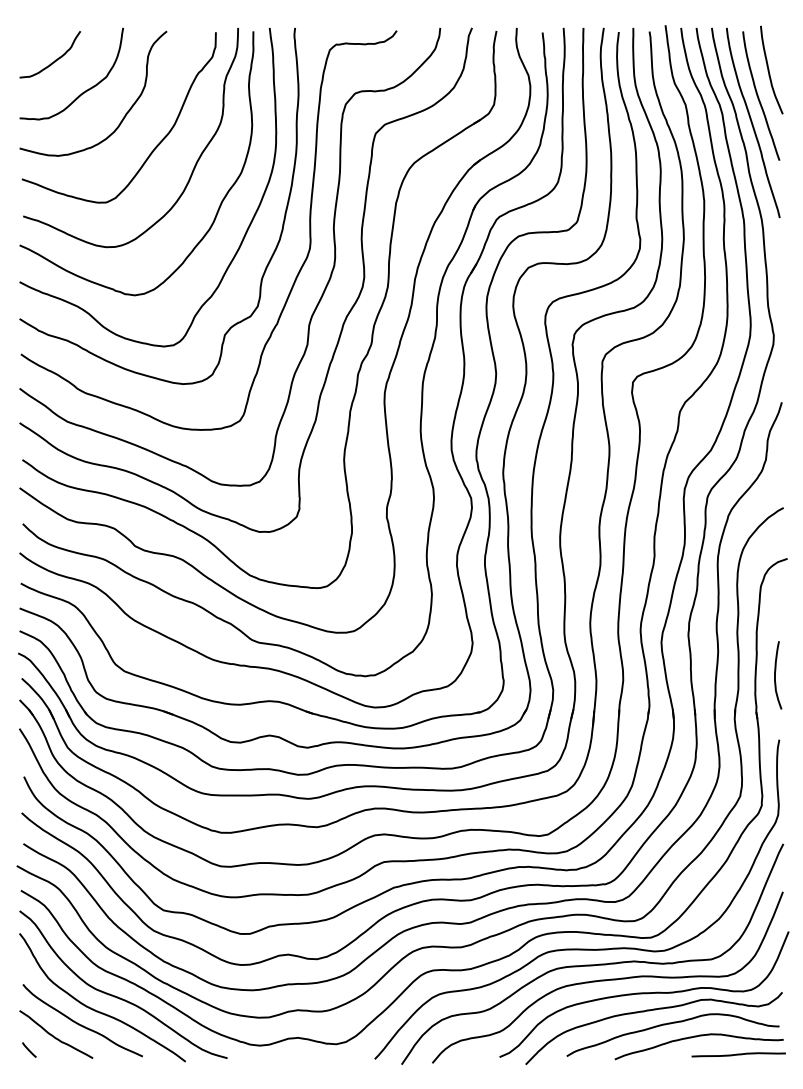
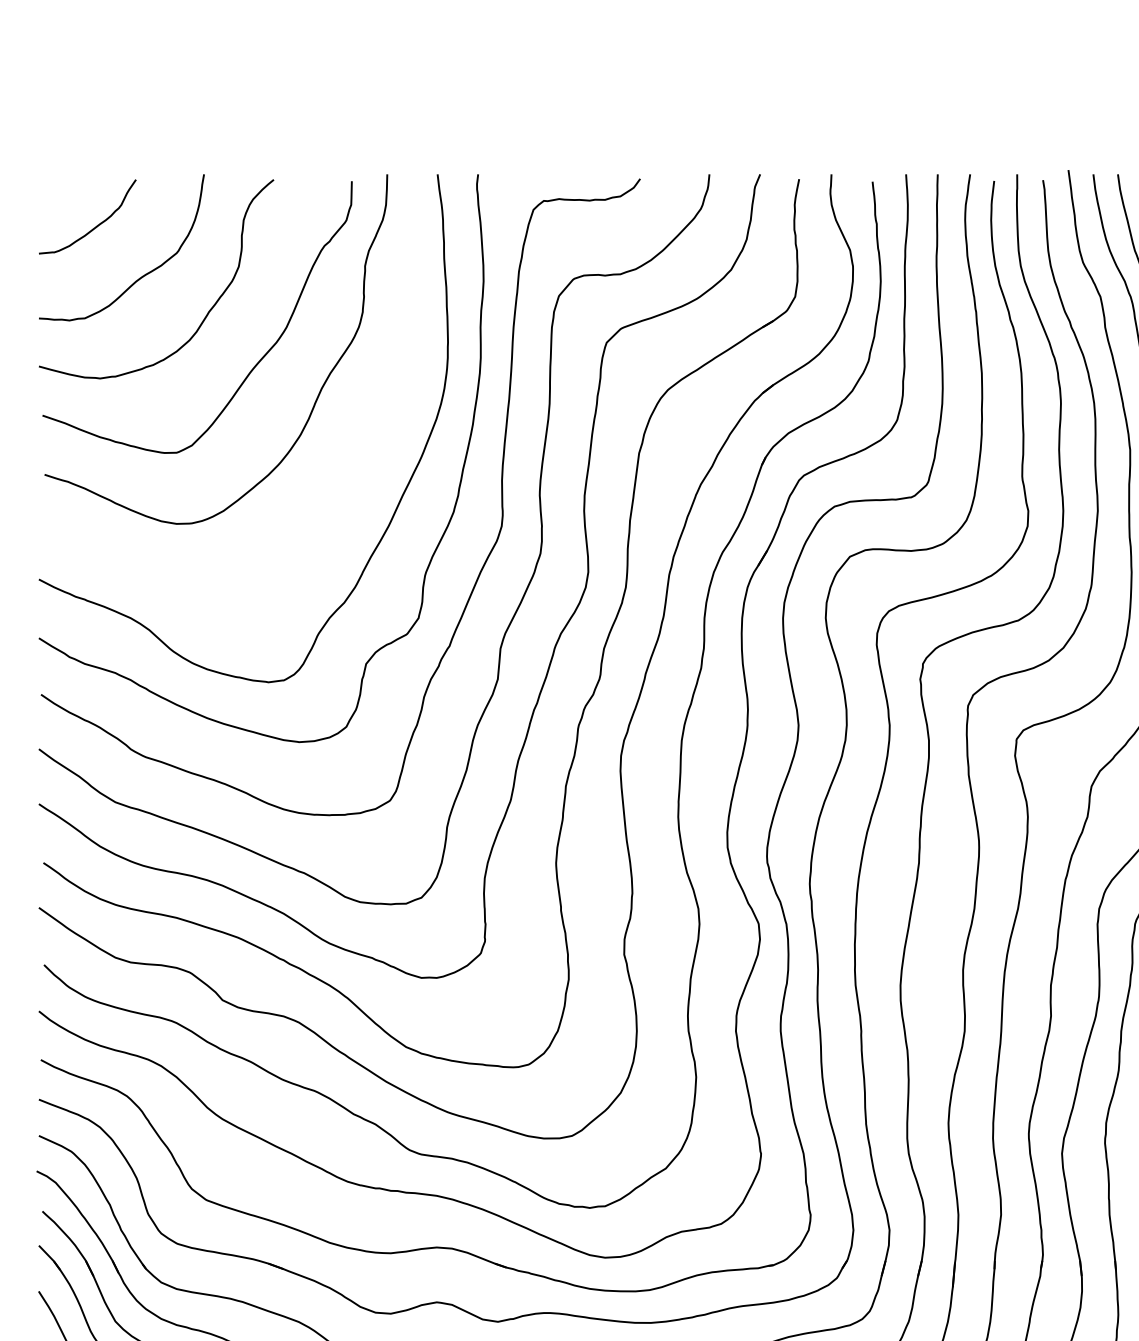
curve: (220, 202) -> (359, 452), removed

